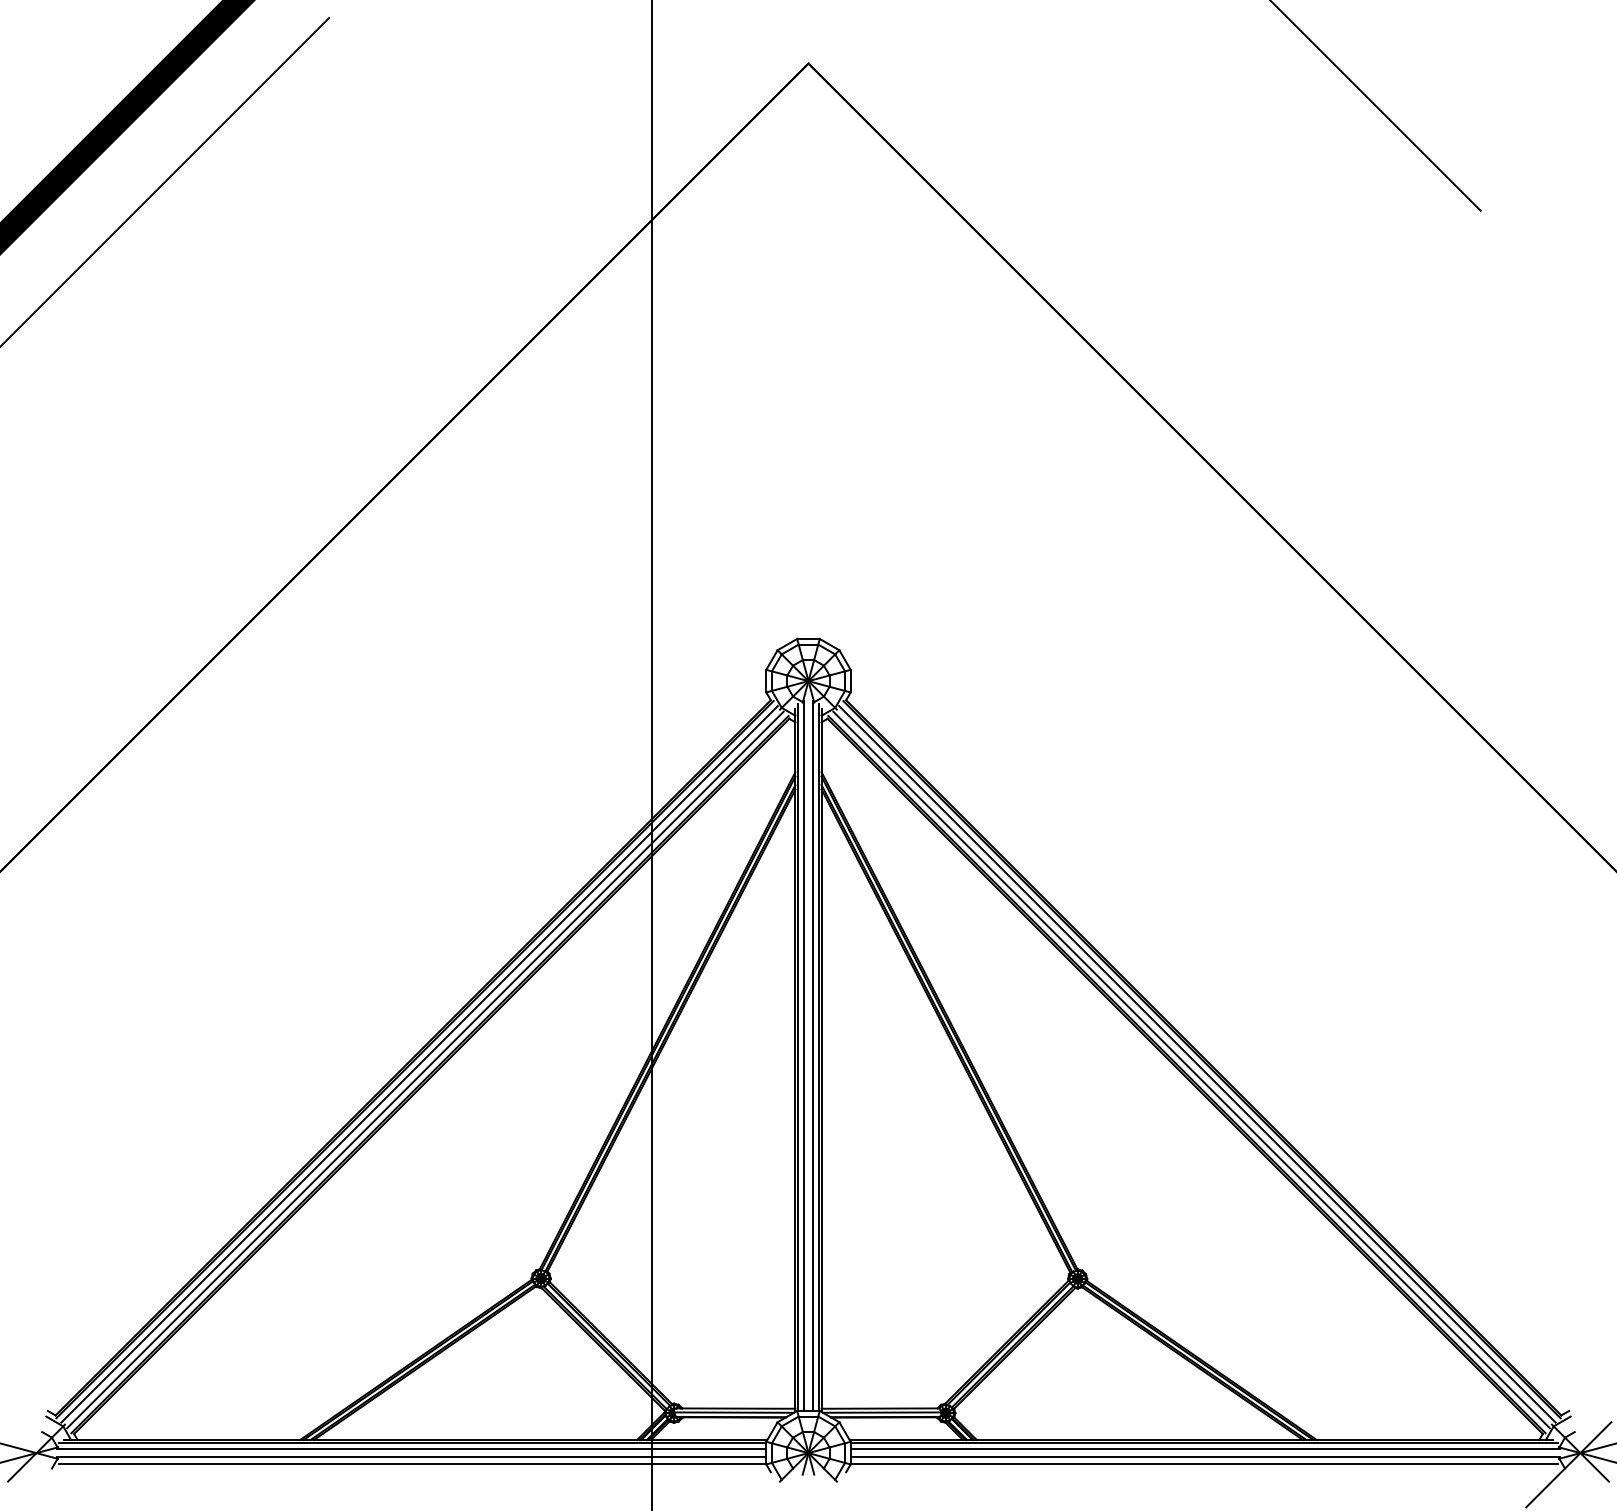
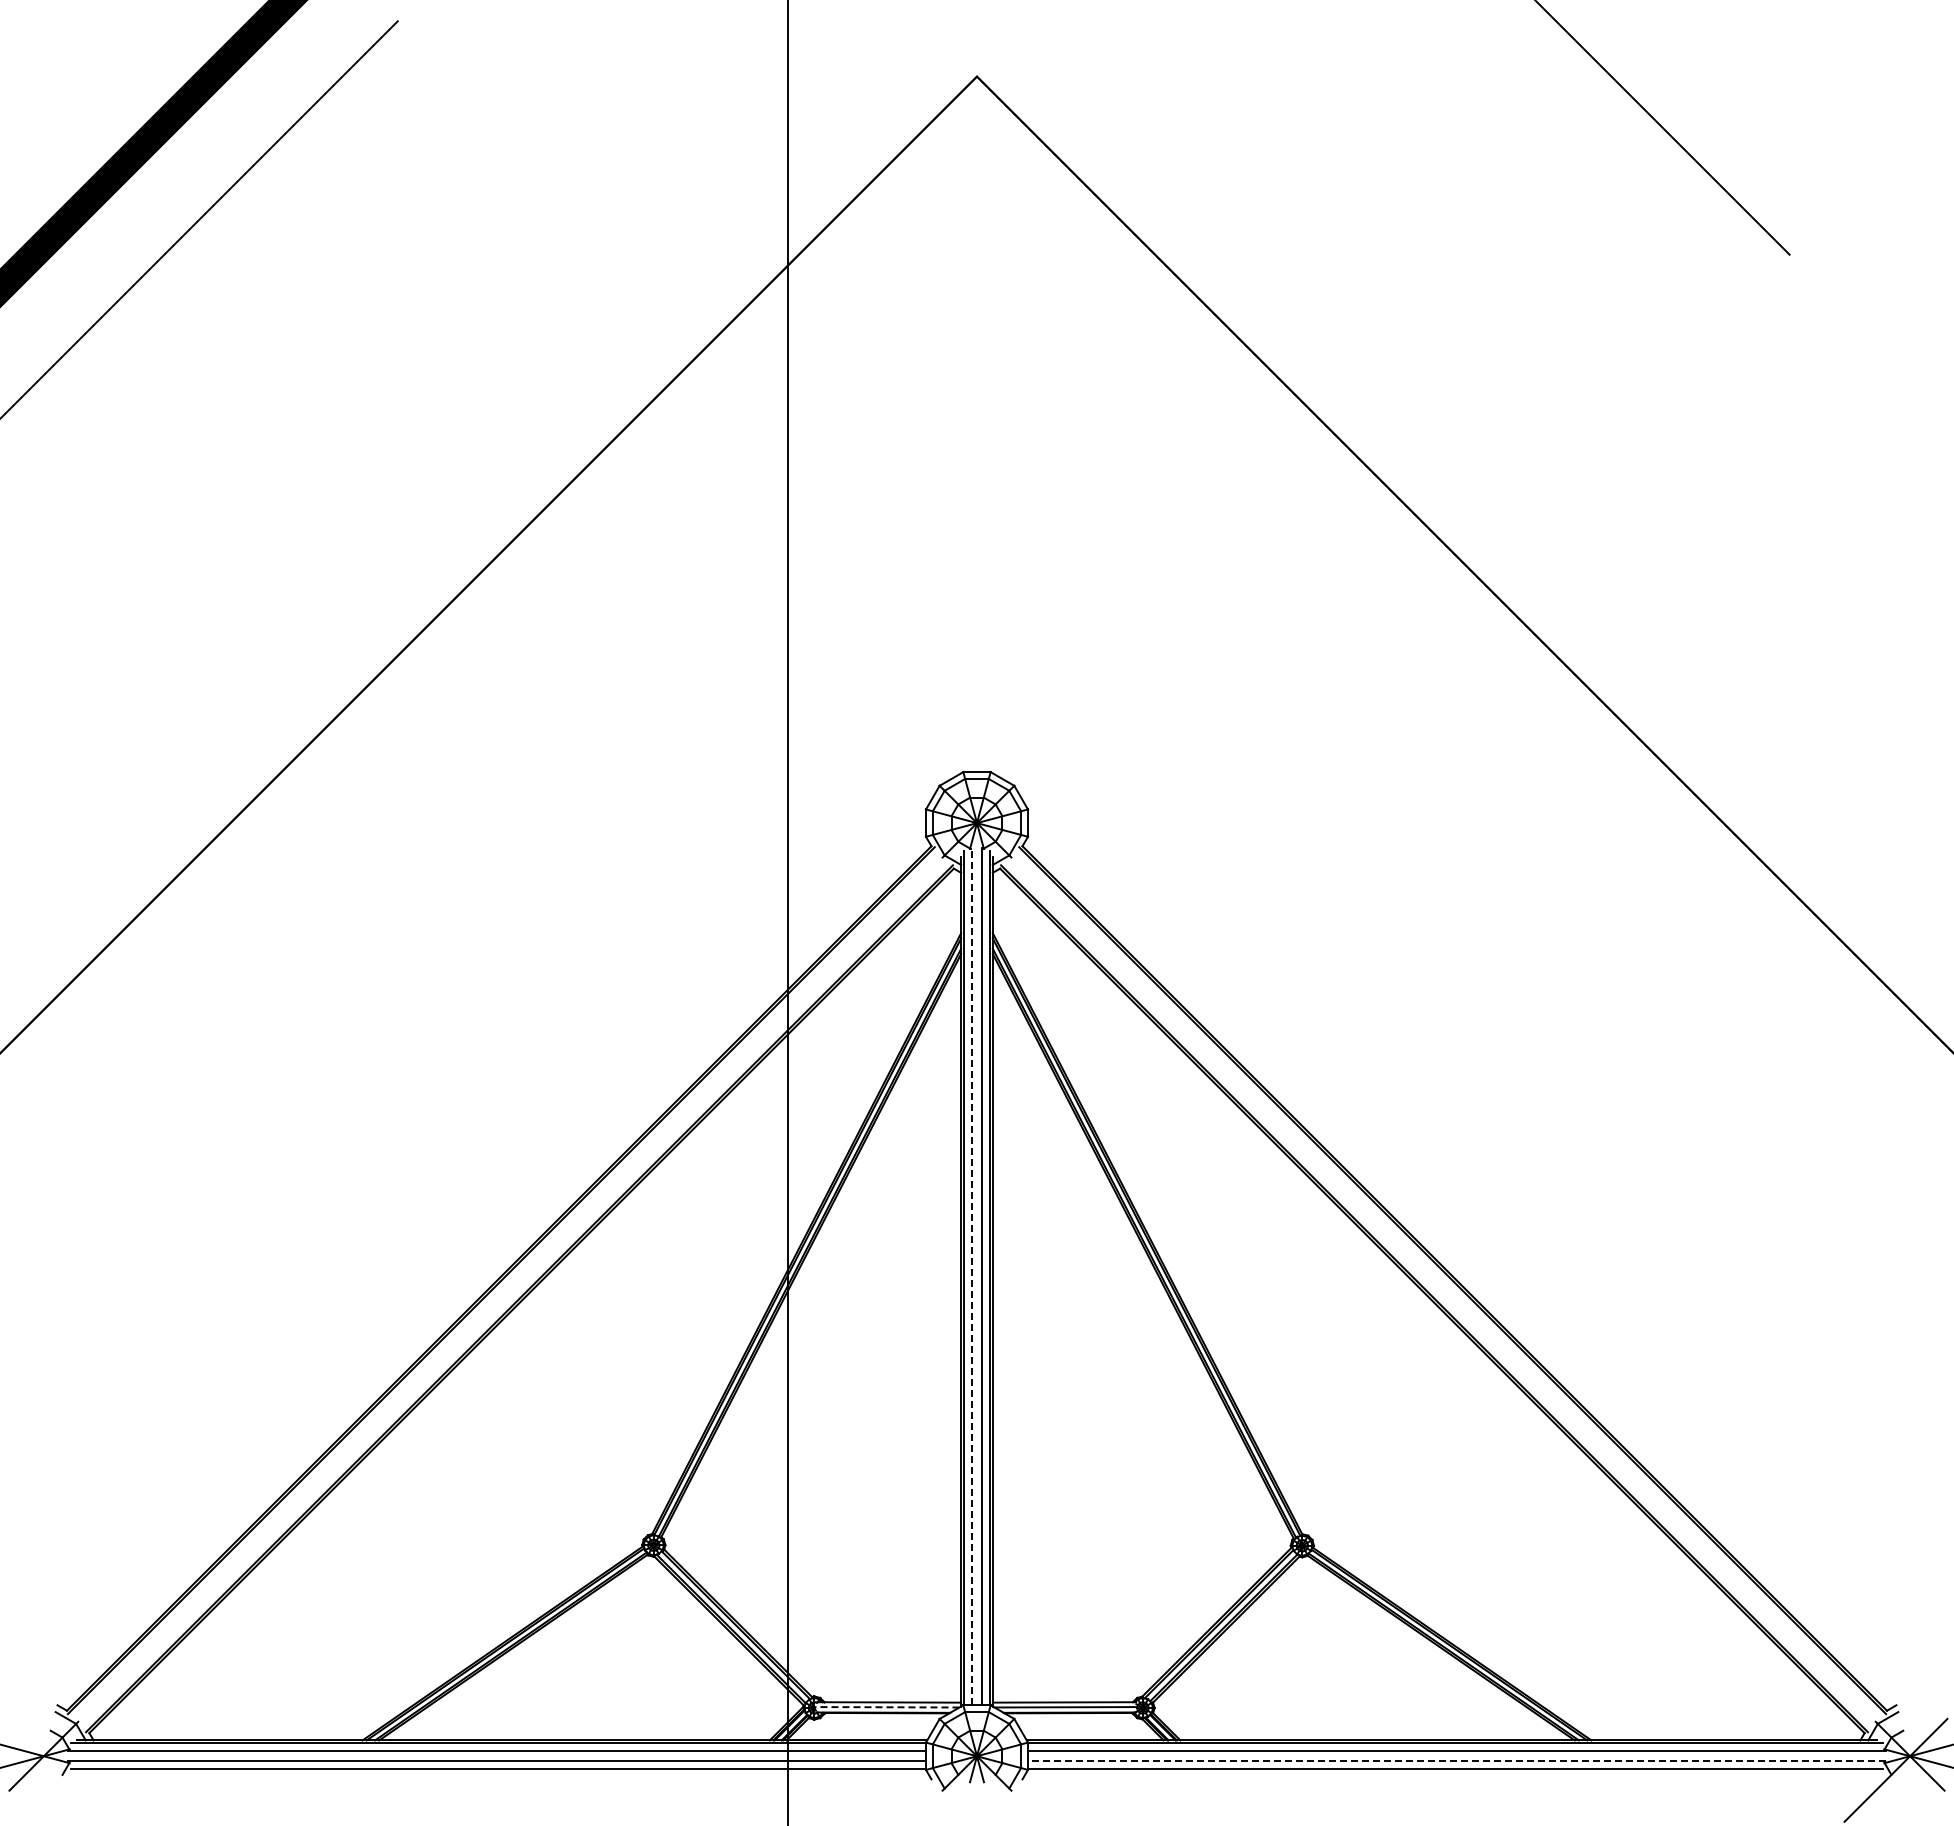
line: (804, 1056) -> (972, 1276), solid -> dashed
line: (419, 1064) -> (506, 1286), removed
line: (1196, 1064) -> (1446, 1286), removed
line: (425, 1070) -> (513, 1293), removed
line: (1191, 1070) -> (1440, 1293), removed
line: (733, 1412) -> (886, 1707), solid -> dashed
line: (1205, 1457) -> (1456, 1761), solid -> dashed

